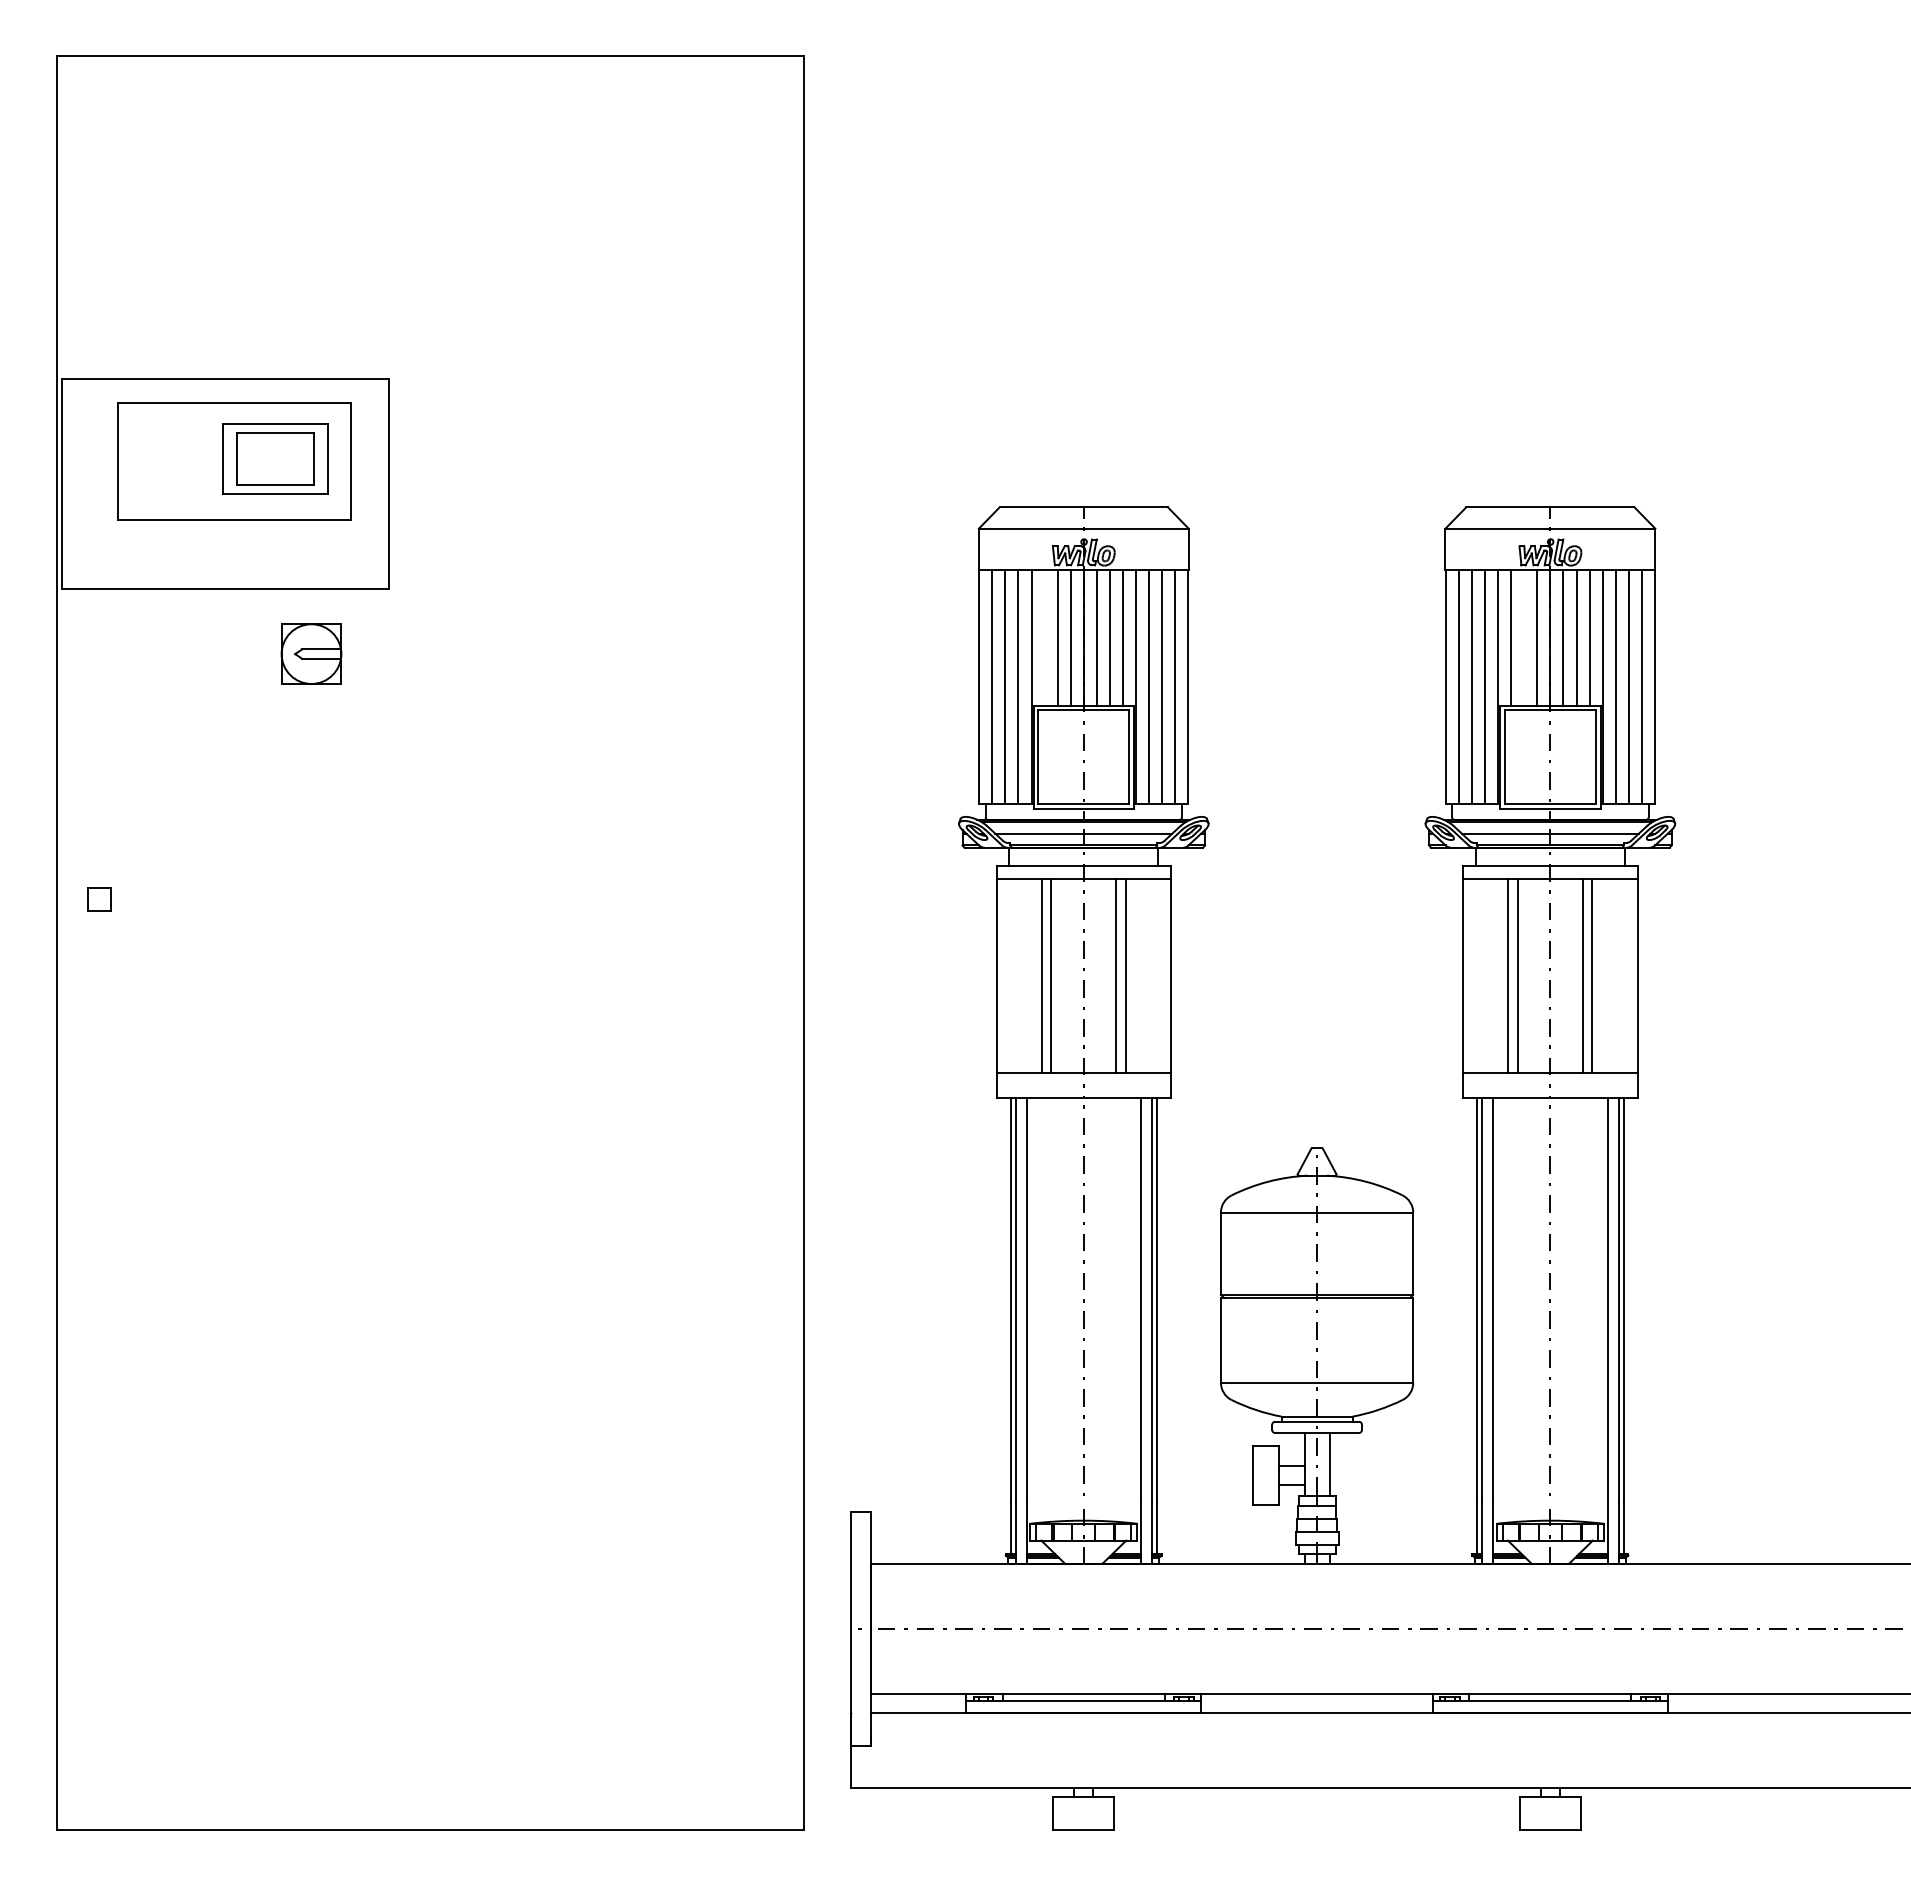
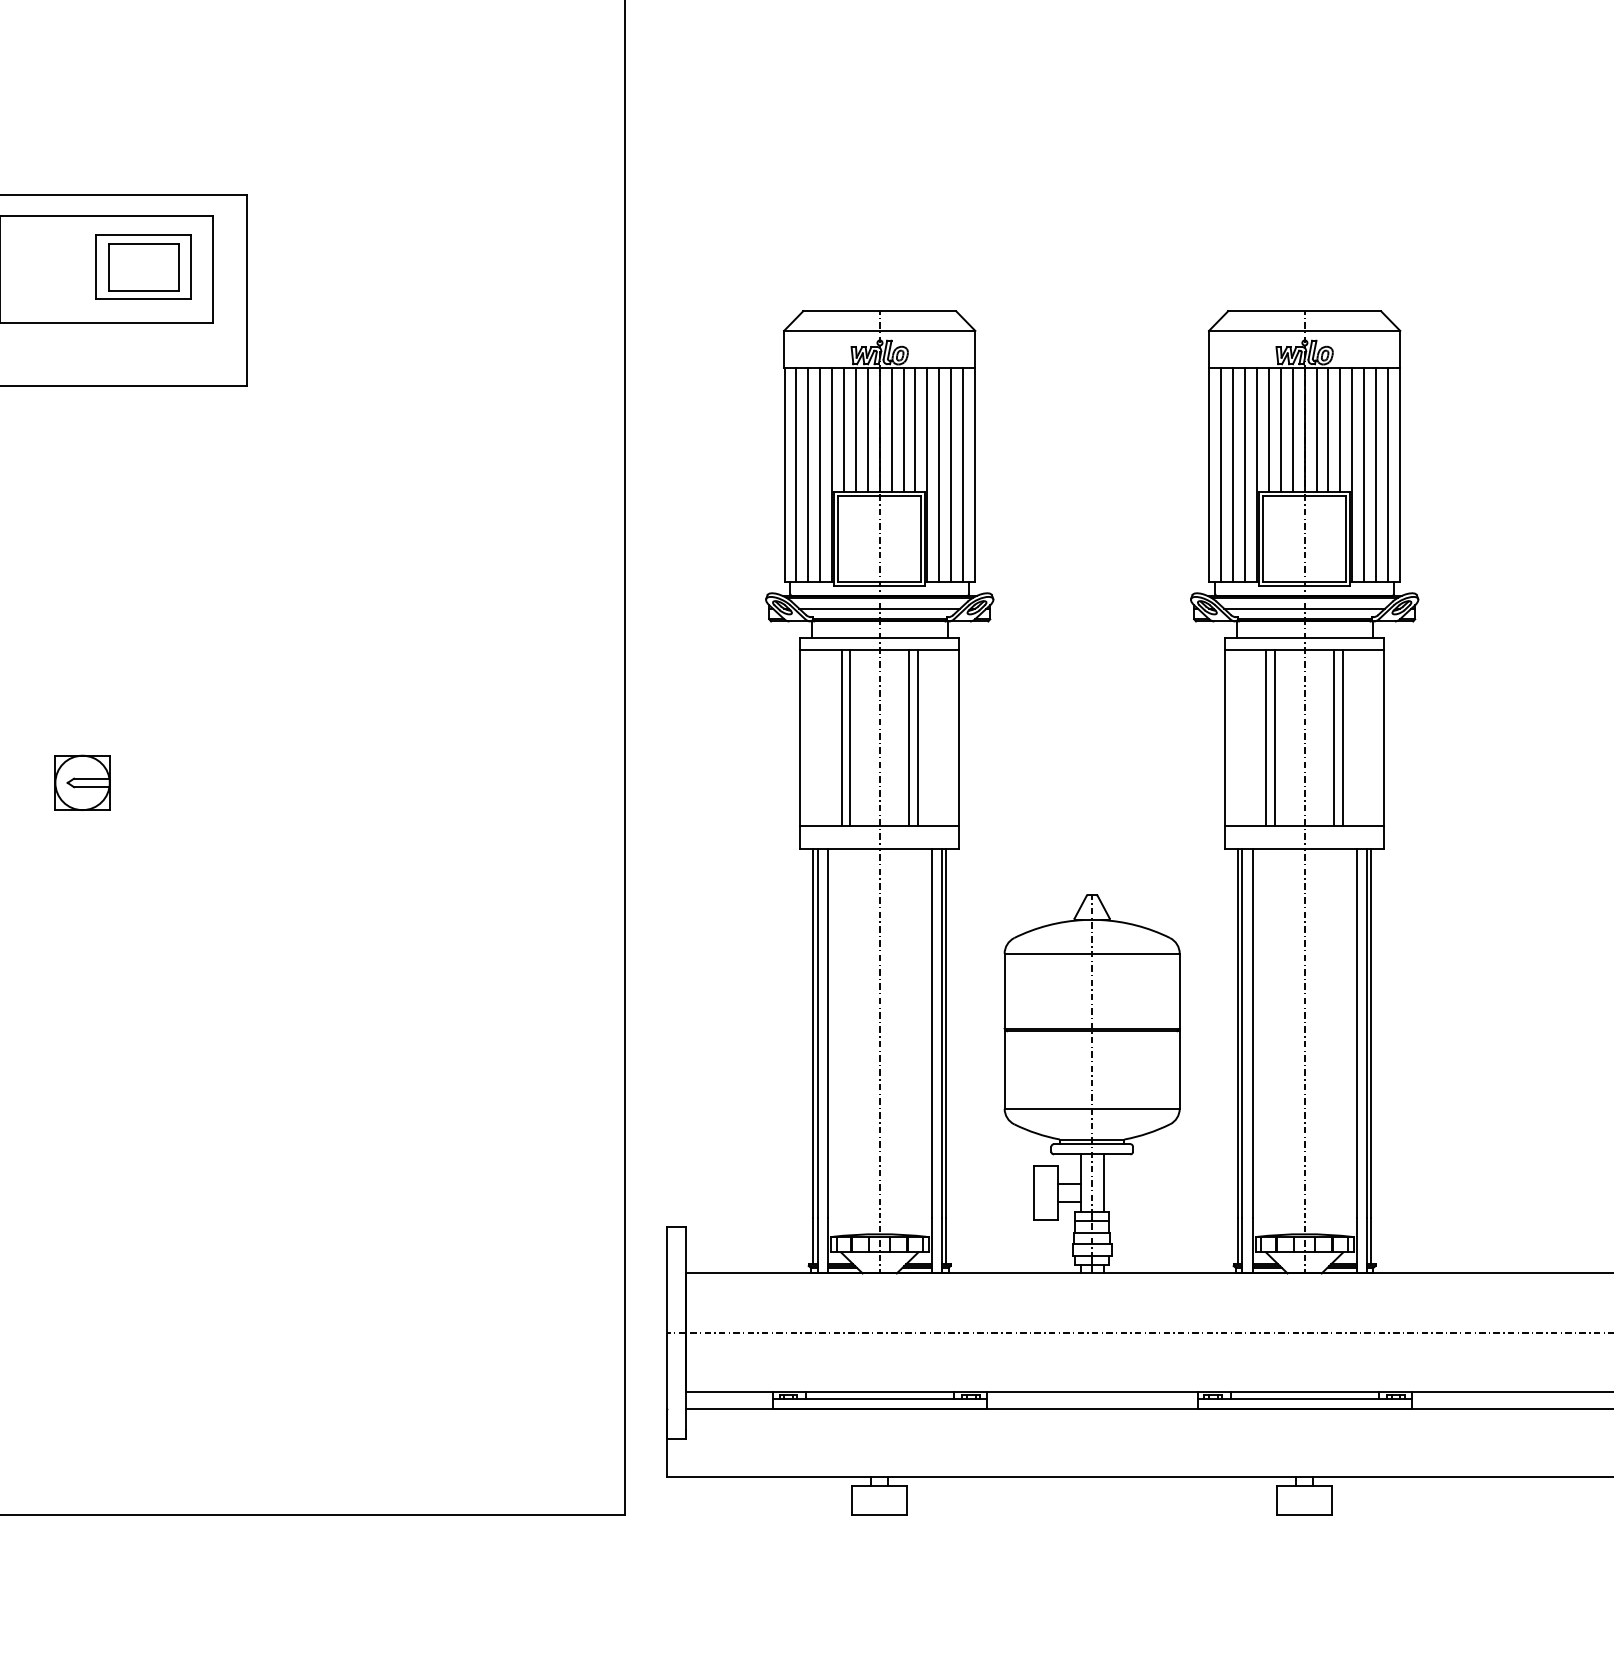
line: (1044, 637) -> (843, 429), added
line: (1524, 637) -> (1281, 429), added
part: (311, 653) -> (82, 782), moved

